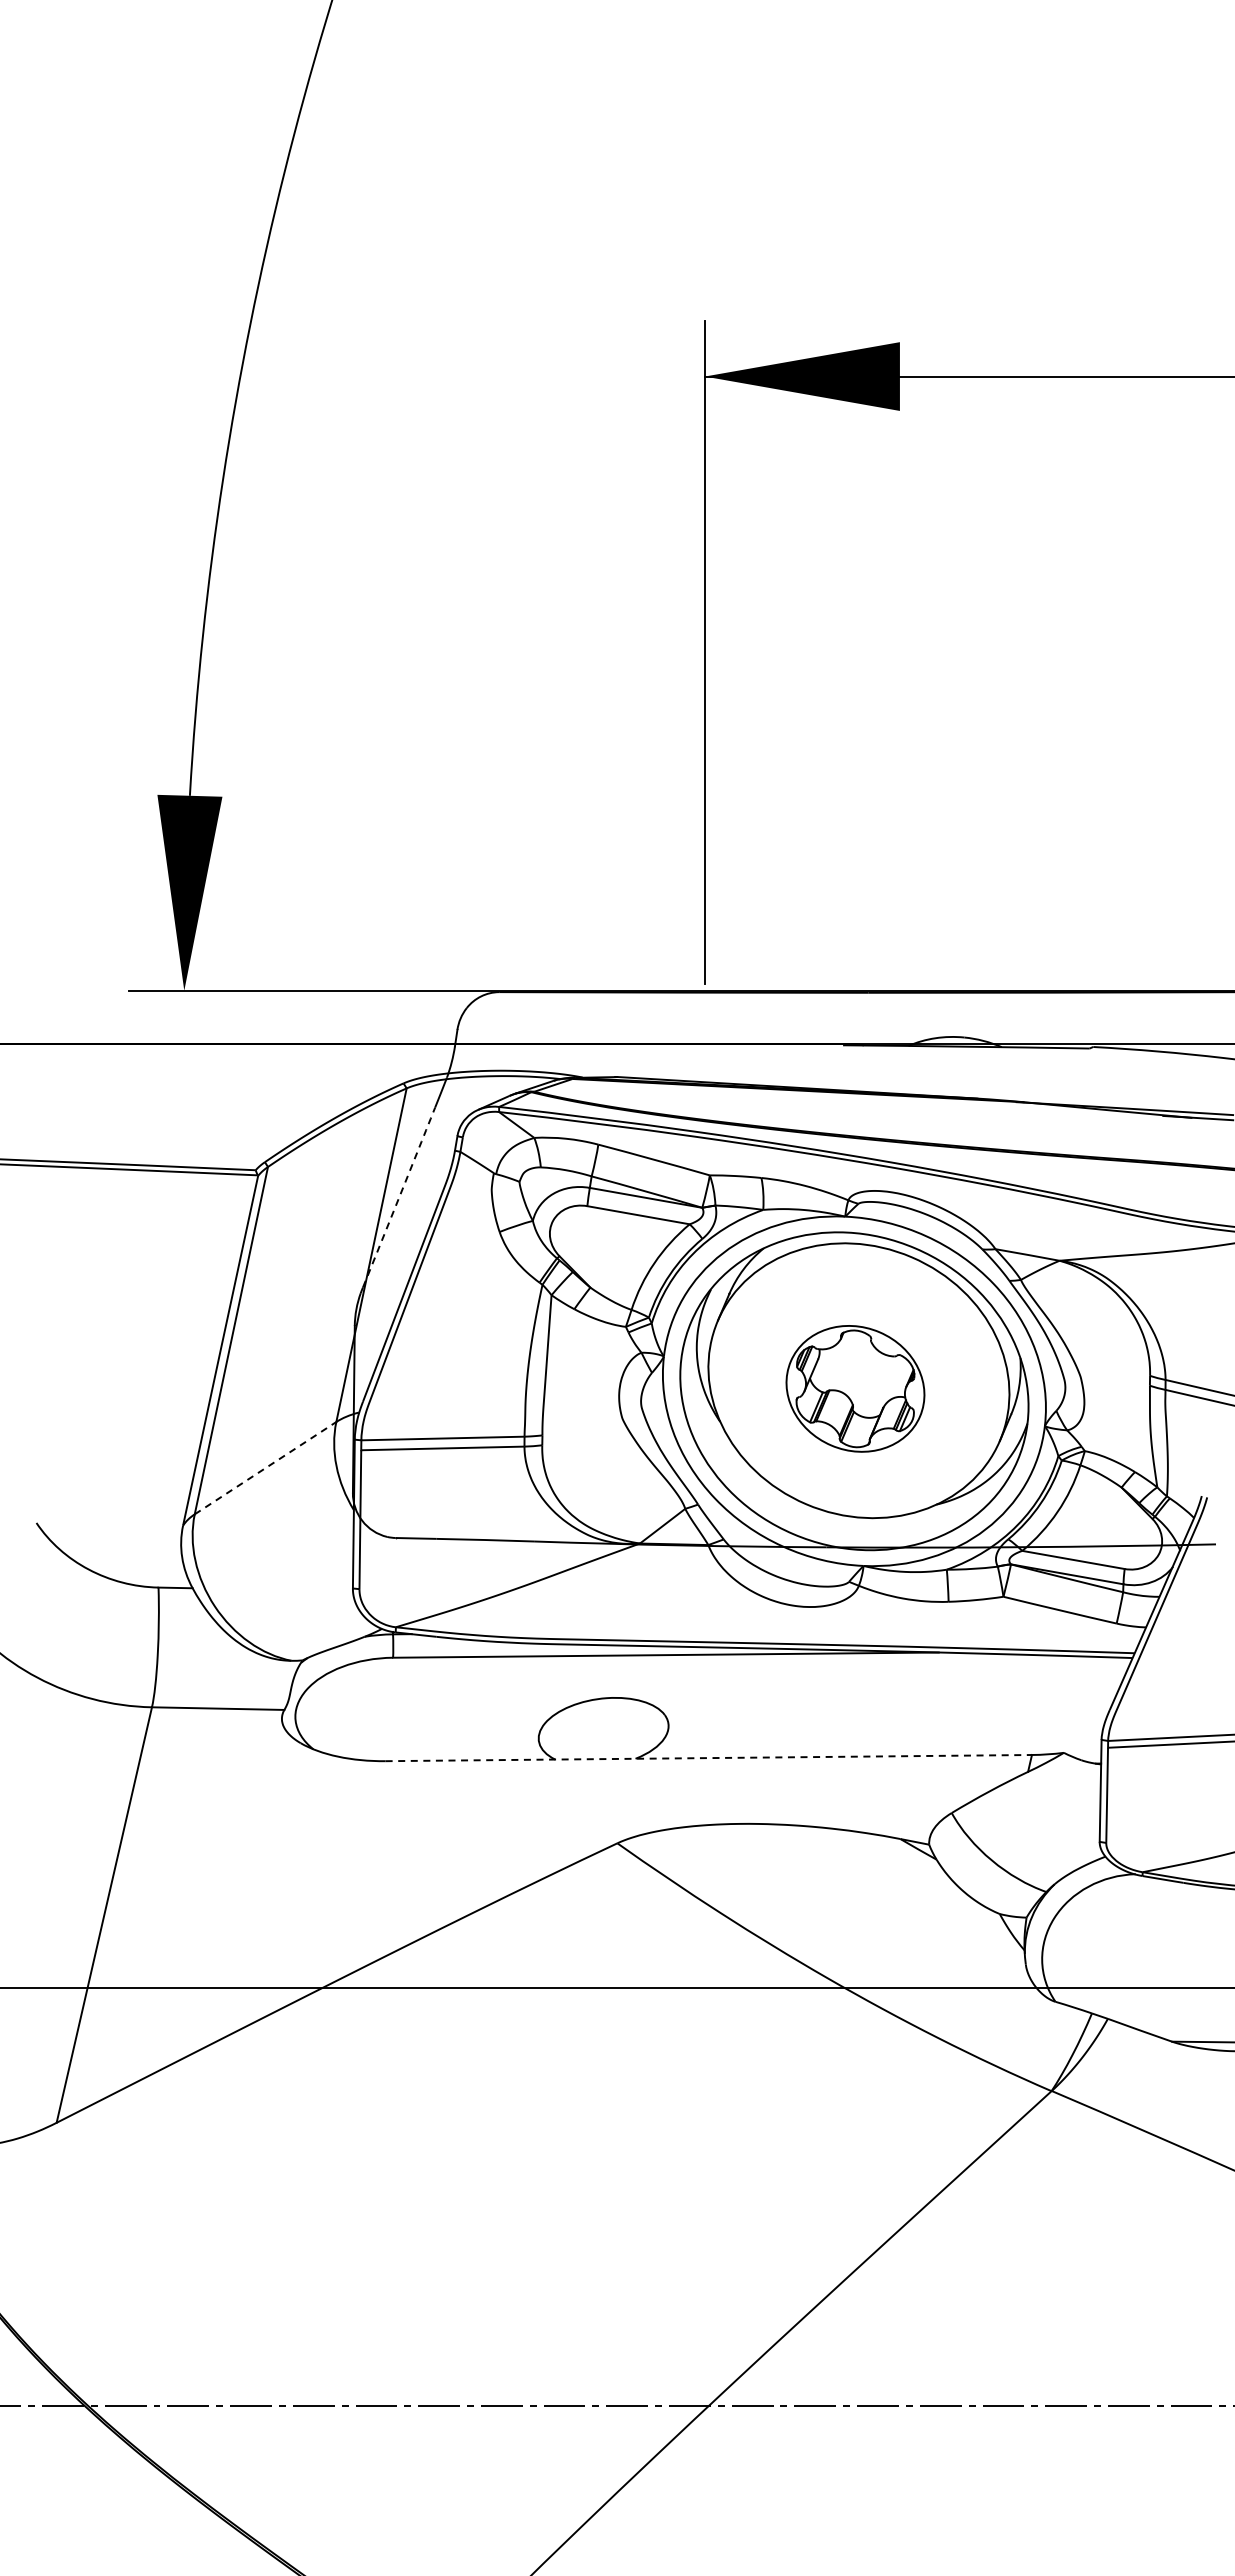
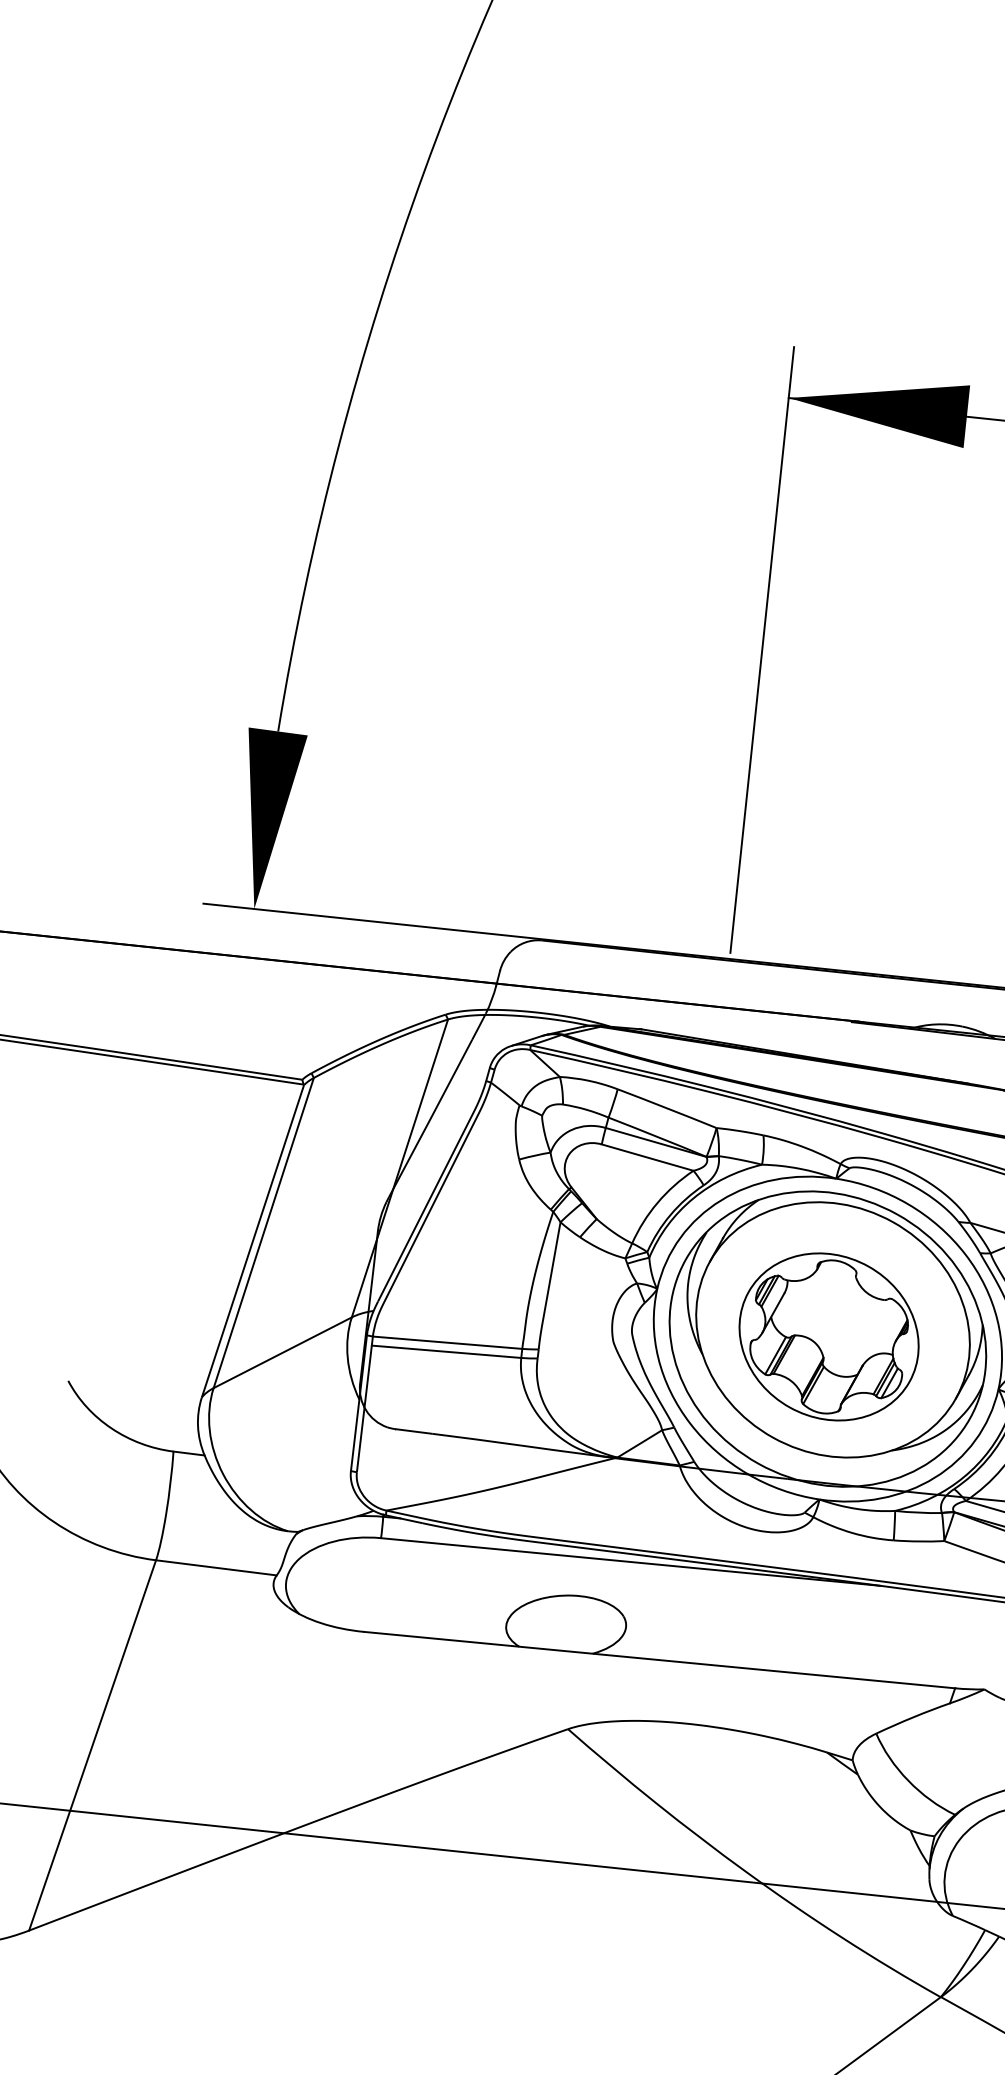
arc: (399, 1197) -> (431, 1118), dashed -> solid
part: (855, 1388) -> (829, 1336), size x1.43
line: (265, 1468) -> (282, 1353), dashed -> solid
line: (709, 1758) -> (660, 1660), dashed -> solid

